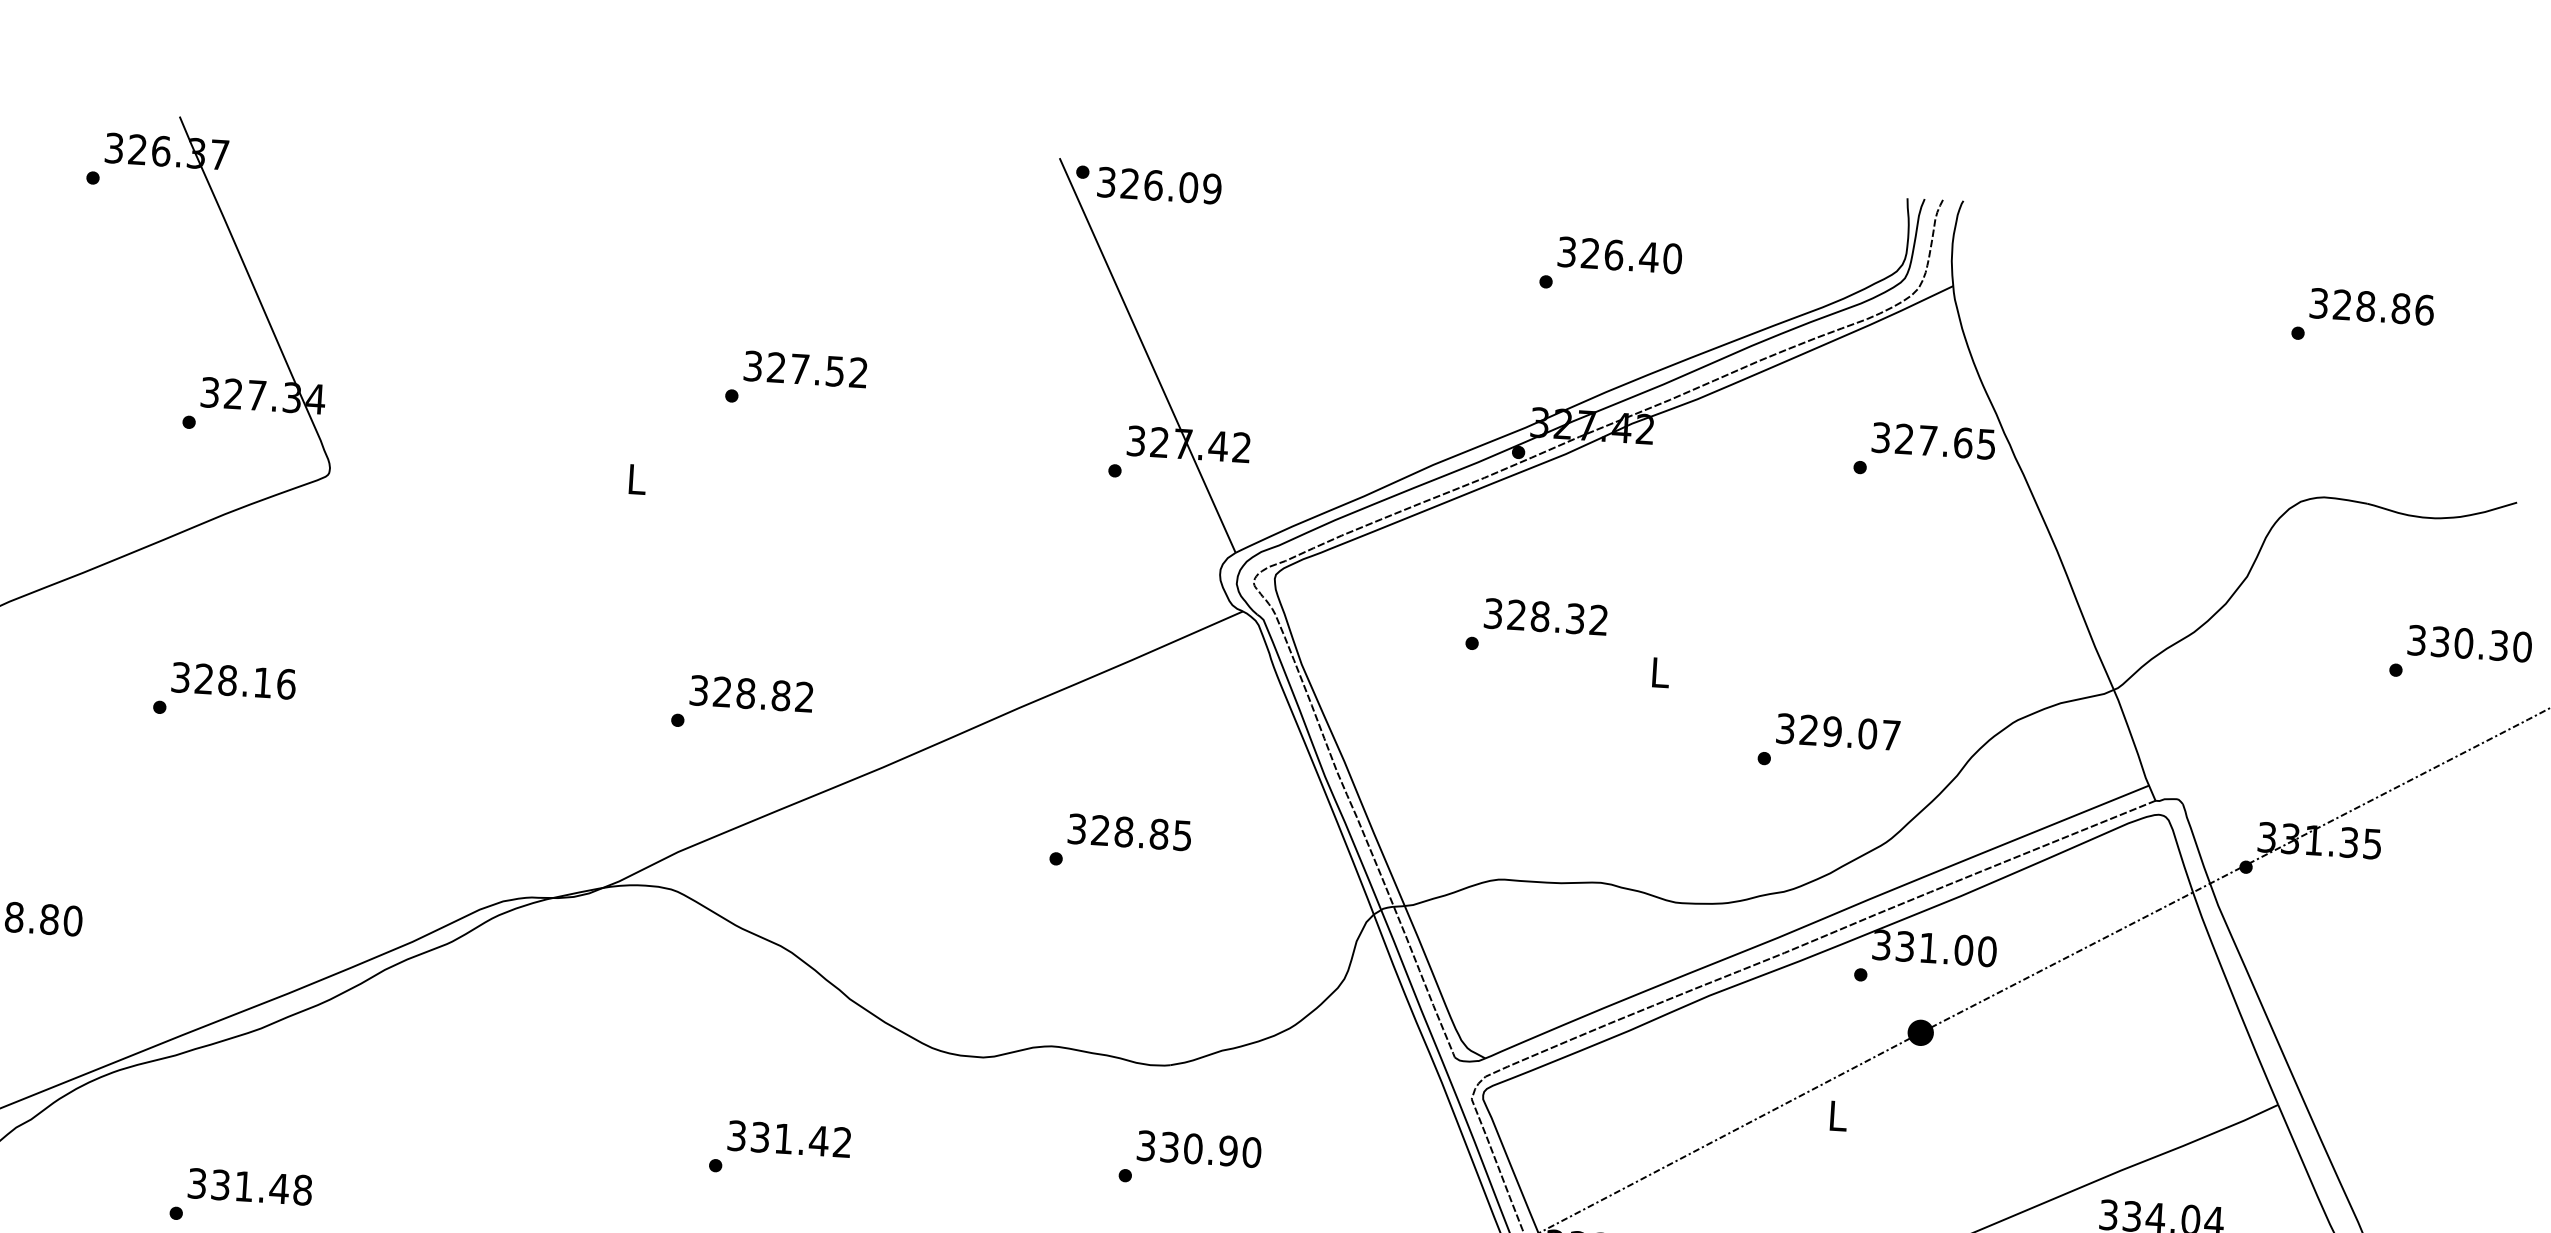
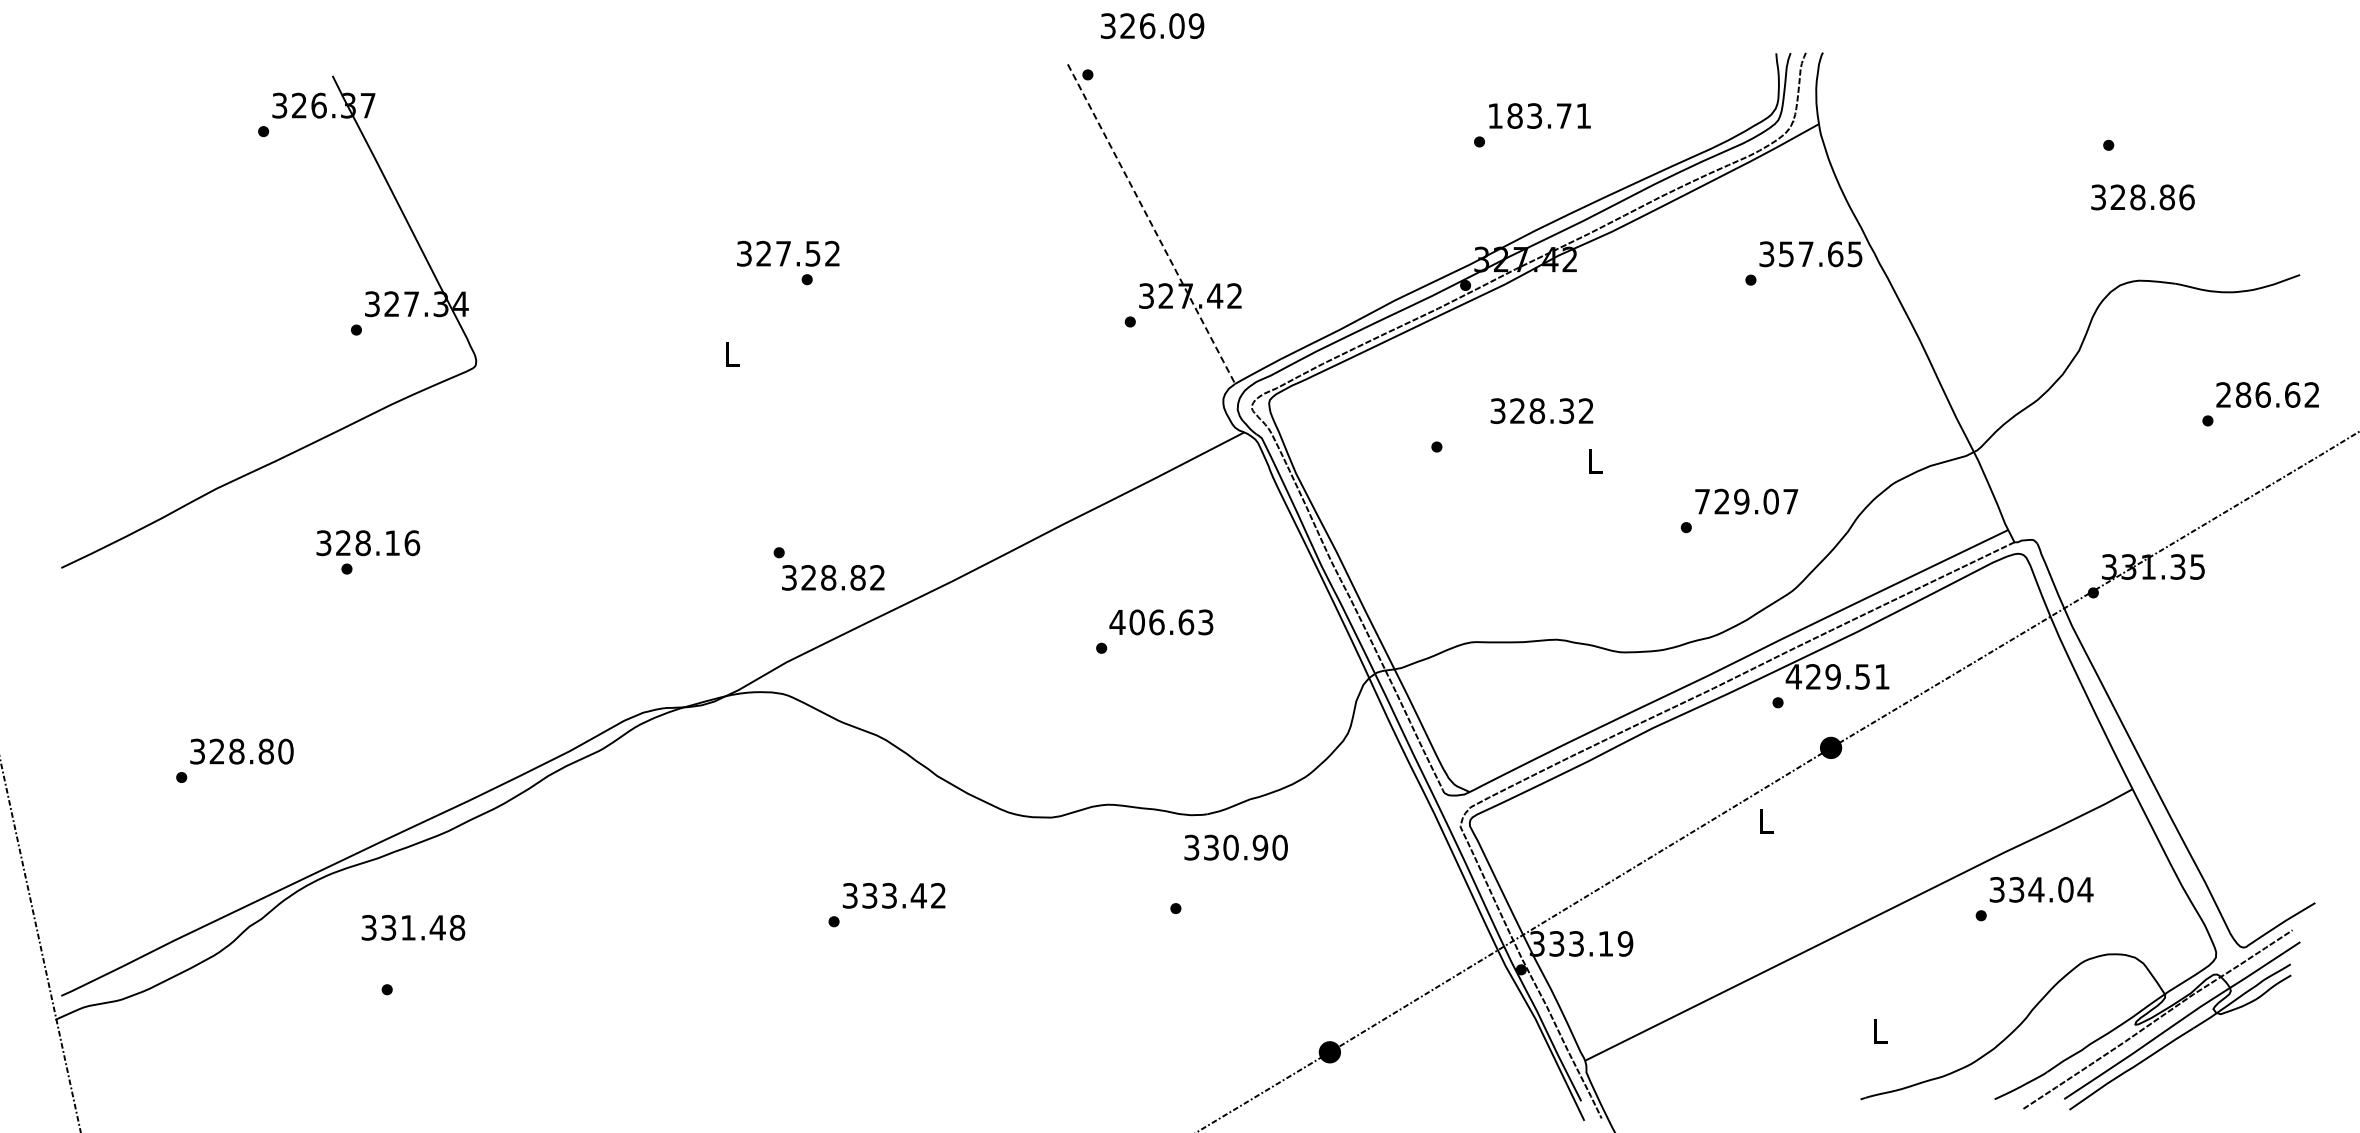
text: (1159, 184) -> (1152, 25), moved
text: (1619, 254) -> (1539, 115), 326.40 -> 183.71
text: (2371, 306) -> (2142, 197), moved
line: (1147, 355) -> (1151, 224), solid -> dashed
text: (805, 369) -> (788, 253), moved
text: (1904, 439) -> (1786, 254), 327.65 -> 357.65
text: (1545, 616) -> (1541, 410), moved
text: (2469, 643) -> (2267, 394), 330.30 -> 286.62
text: (234, 681) -> (368, 543), moved
text: (751, 693) -> (833, 577), moved
text: (1785, 728) -> (1702, 501), 329.07 -> 729.07
text: (1129, 832) -> (1161, 622), 328.85 -> 406.63
text: (1933, 947) -> (1837, 676), 331.00 -> 429.51
text: (783, 1138) -> (889, 895), 331.42 -> 333.42
text: (1198, 1148) -> (1235, 847), moved
text: (250, 1186) -> (413, 927), moved

